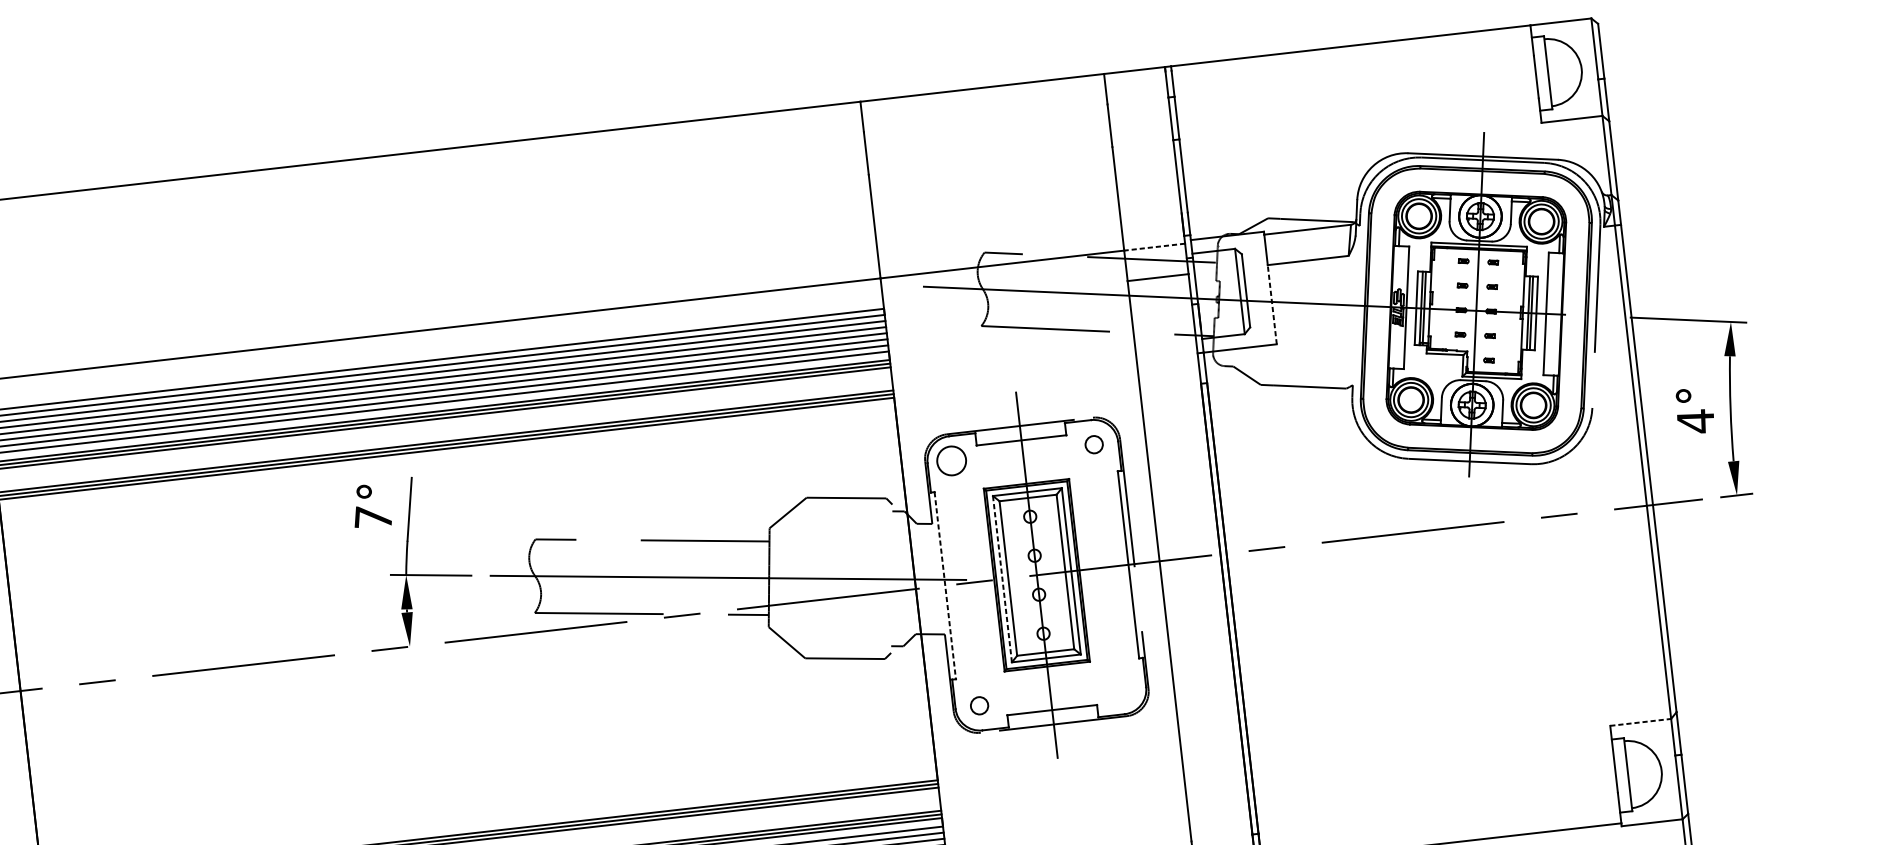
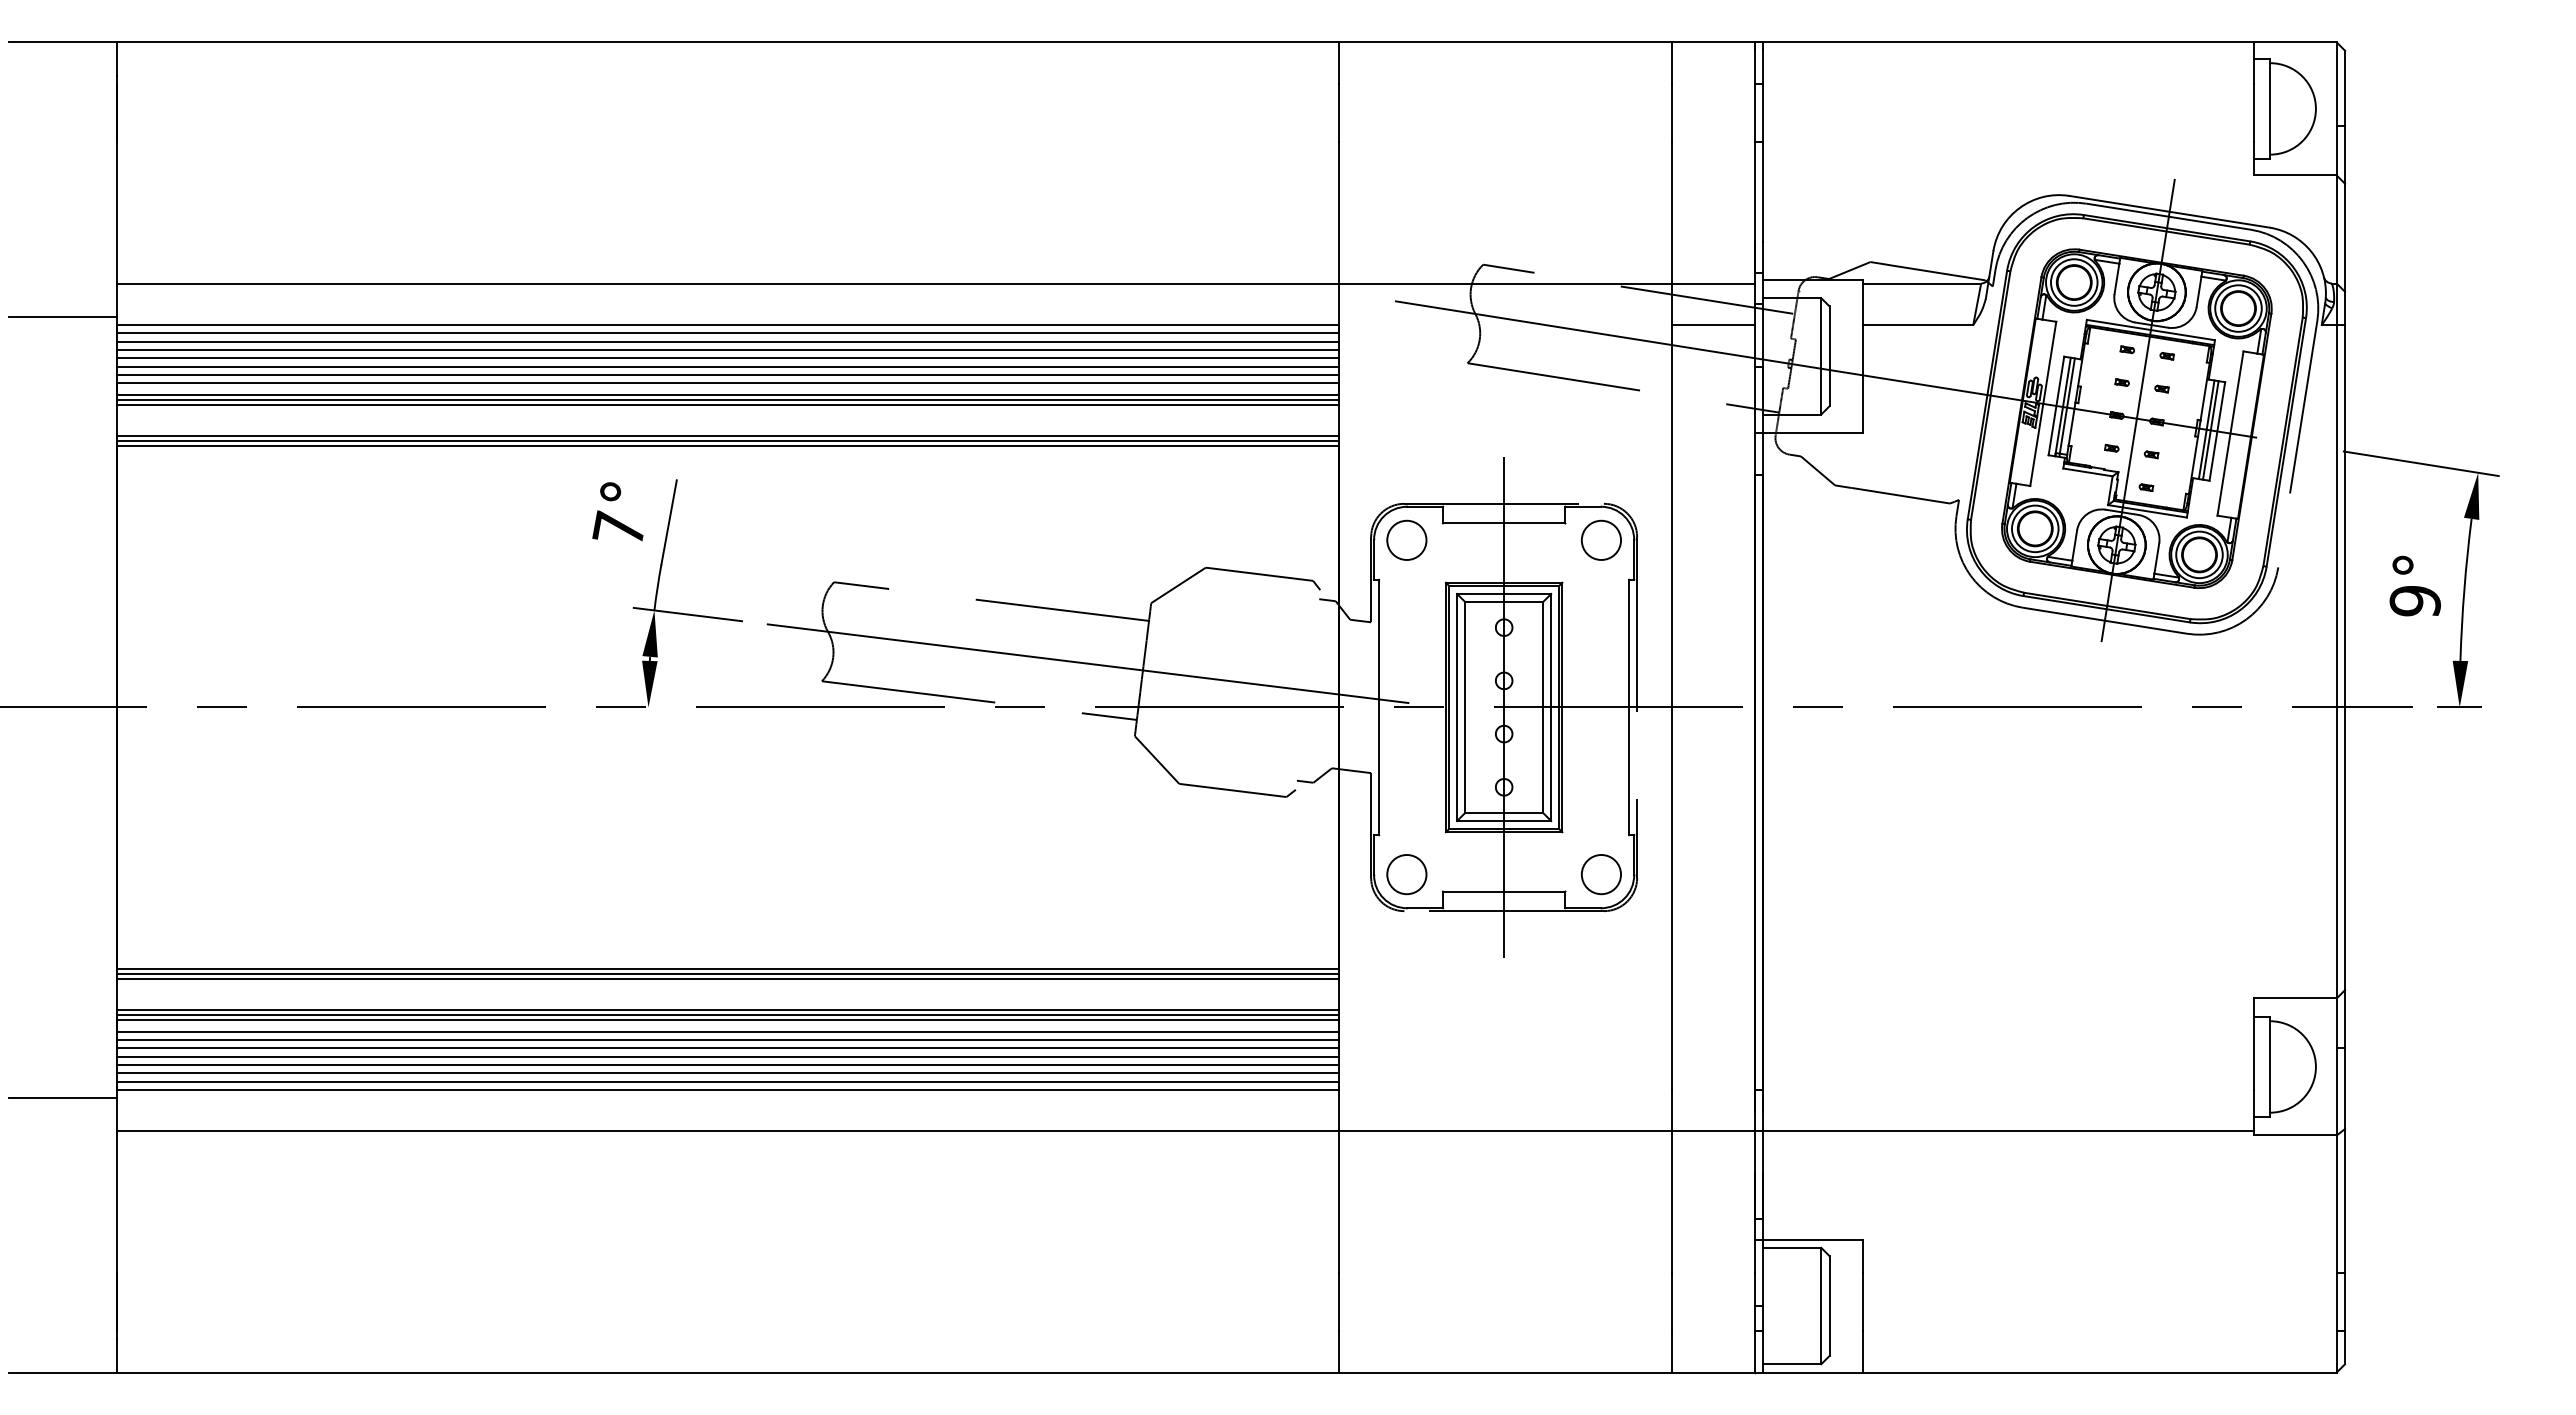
line: (1154, 247) -> (1713, 283), dashed -> solid
line: (1271, 304) -> (1862, 378), dashed -> solid
text: (1695, 422) -> (2414, 602), 4° -> 9°
circle: (1094, 444) -> (1601, 539), size x1.67
line: (1002, 579) -> (1457, 707), dashed -> solid
line: (945, 585) -> (1379, 707), dashed -> solid
circle: (1121, 689) -> (1600, 874), added
circle: (979, 705) -> (1406, 874), size x1.67
line: (1640, 722) -> (2295, 998), dashed -> solid

